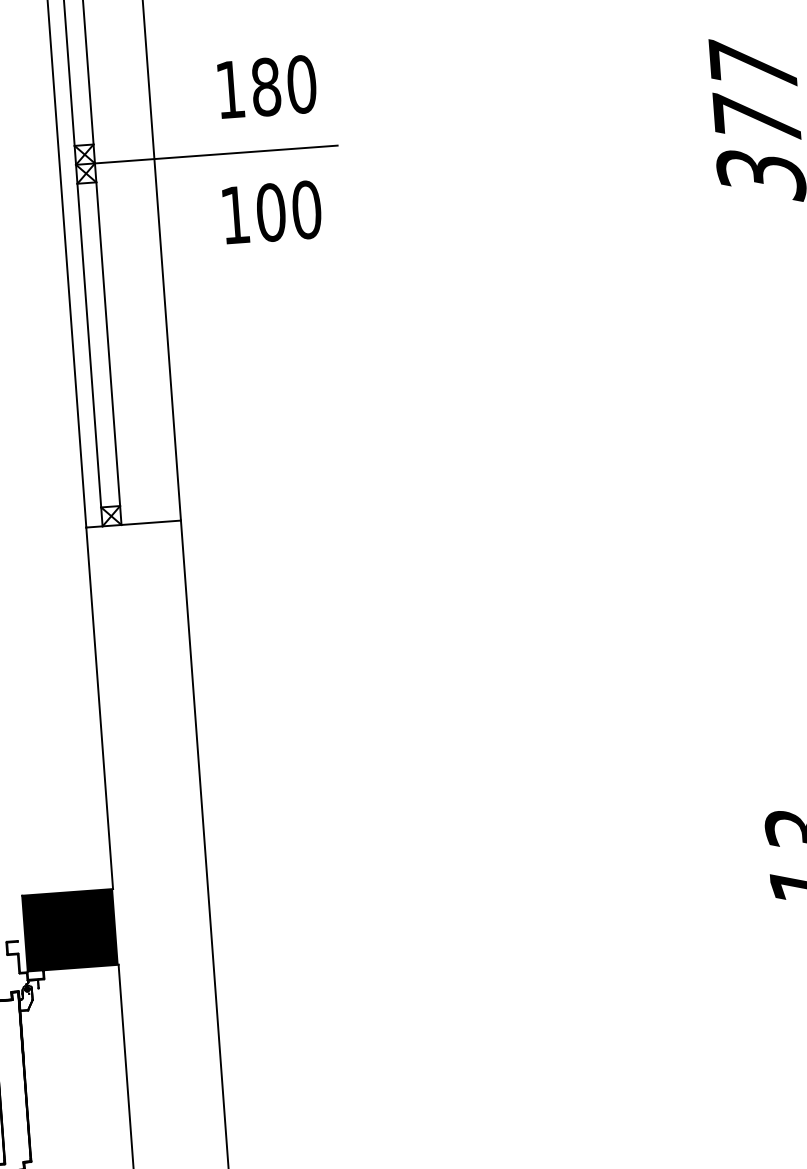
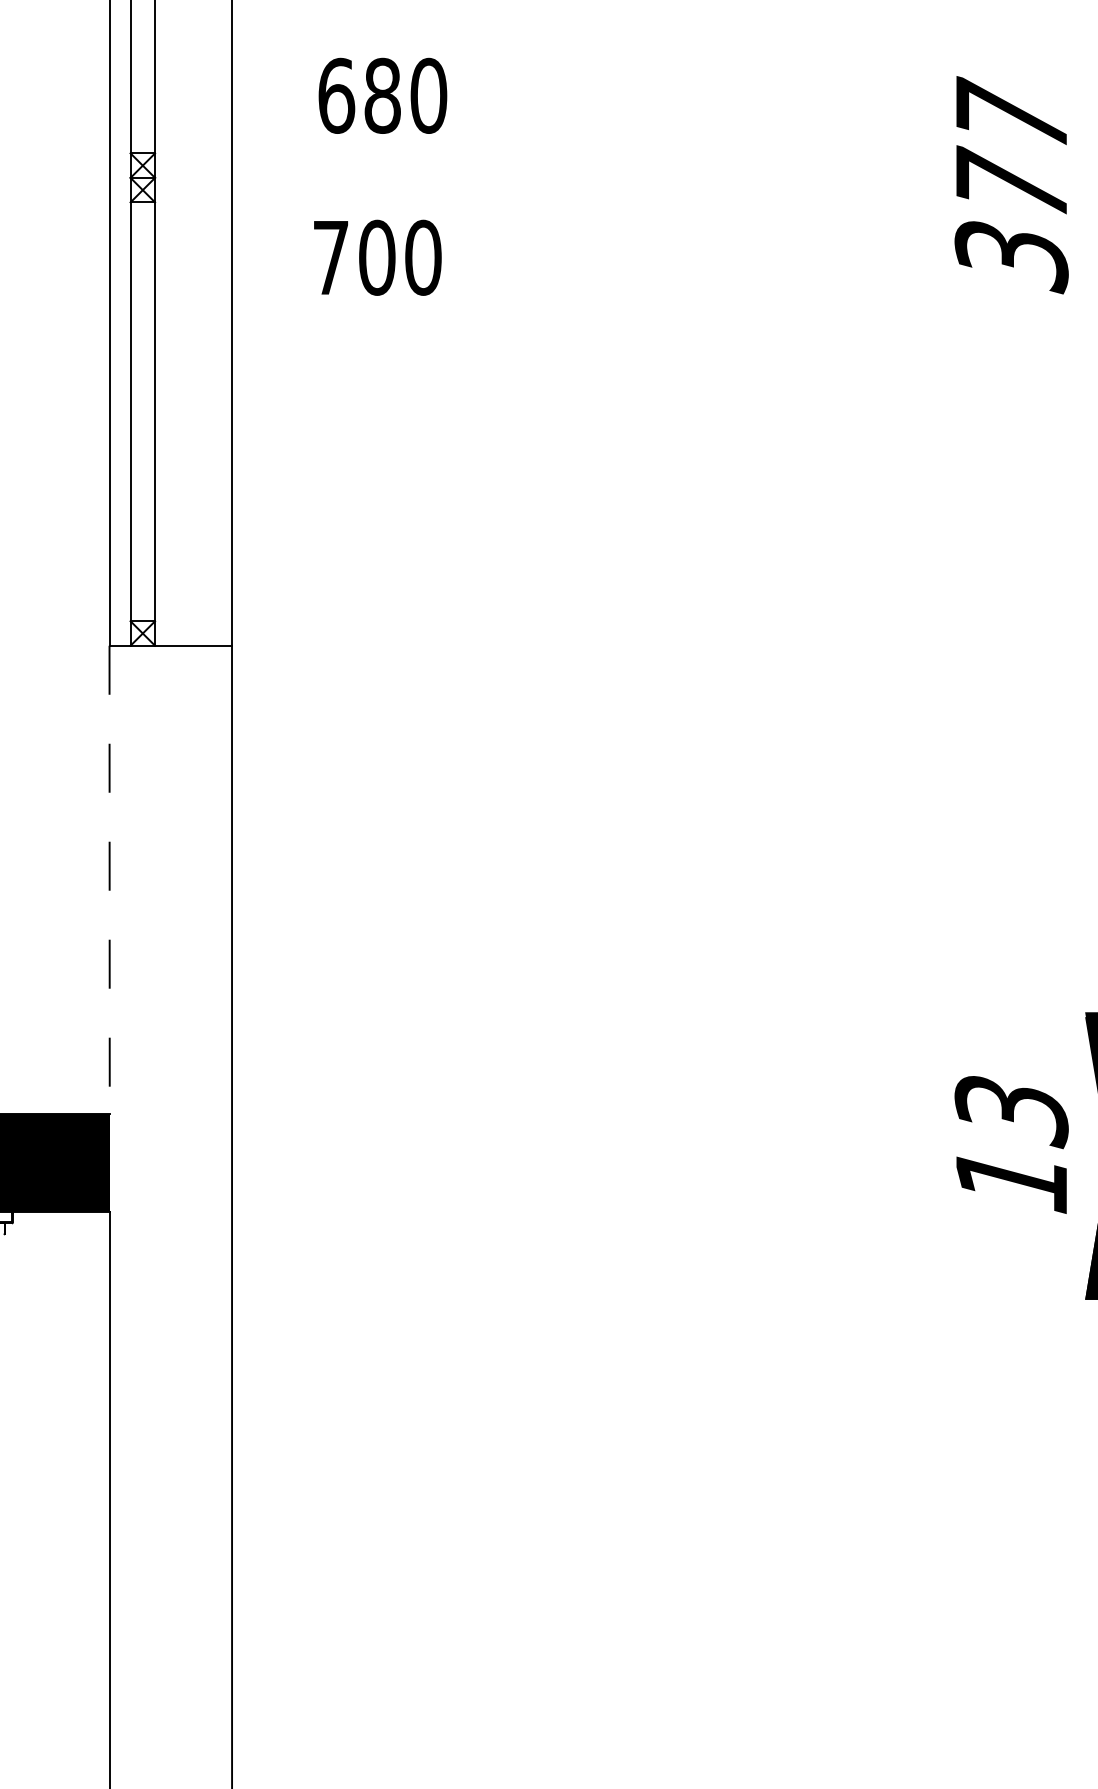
text: (230, 89) -> (336, 95), 180 -> 680
line: (216, 154) -> (312, 177), removed
text: (235, 214) -> (331, 257), 100 -> 700
line: (99, 708) -> (109, 879), solid -> dashed

